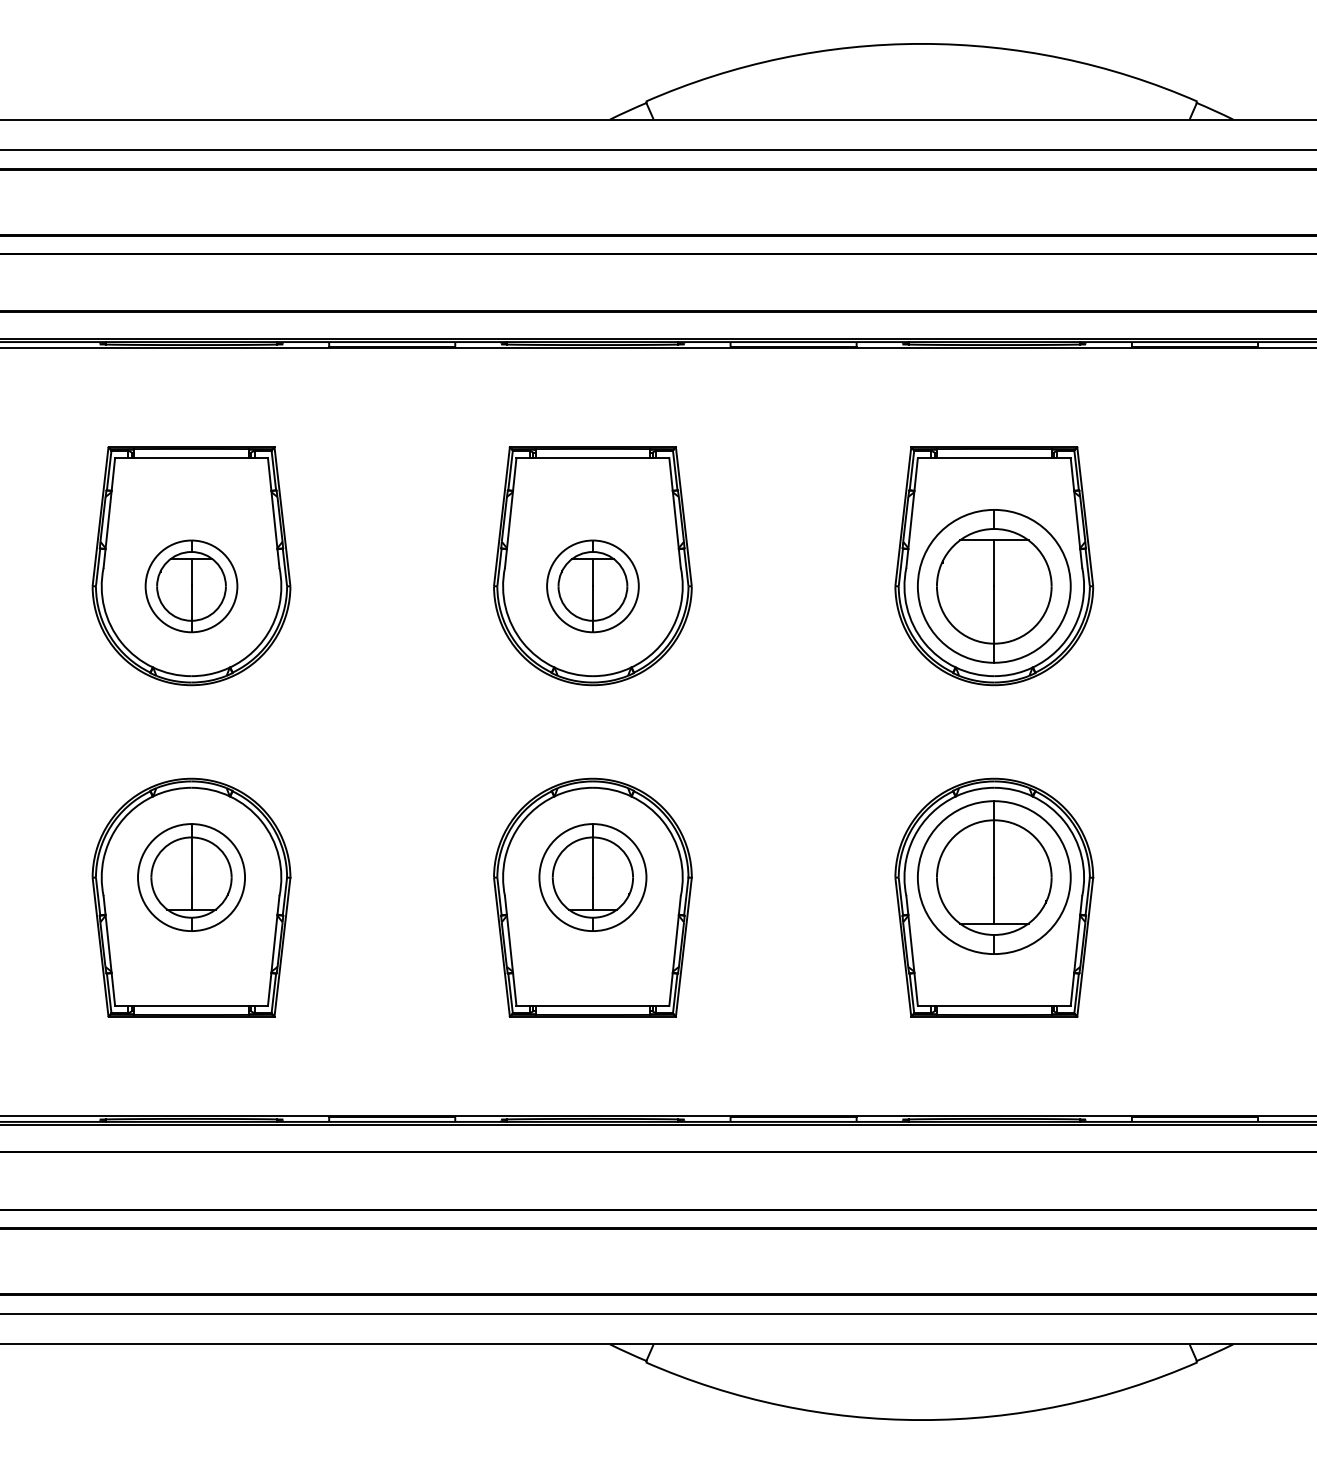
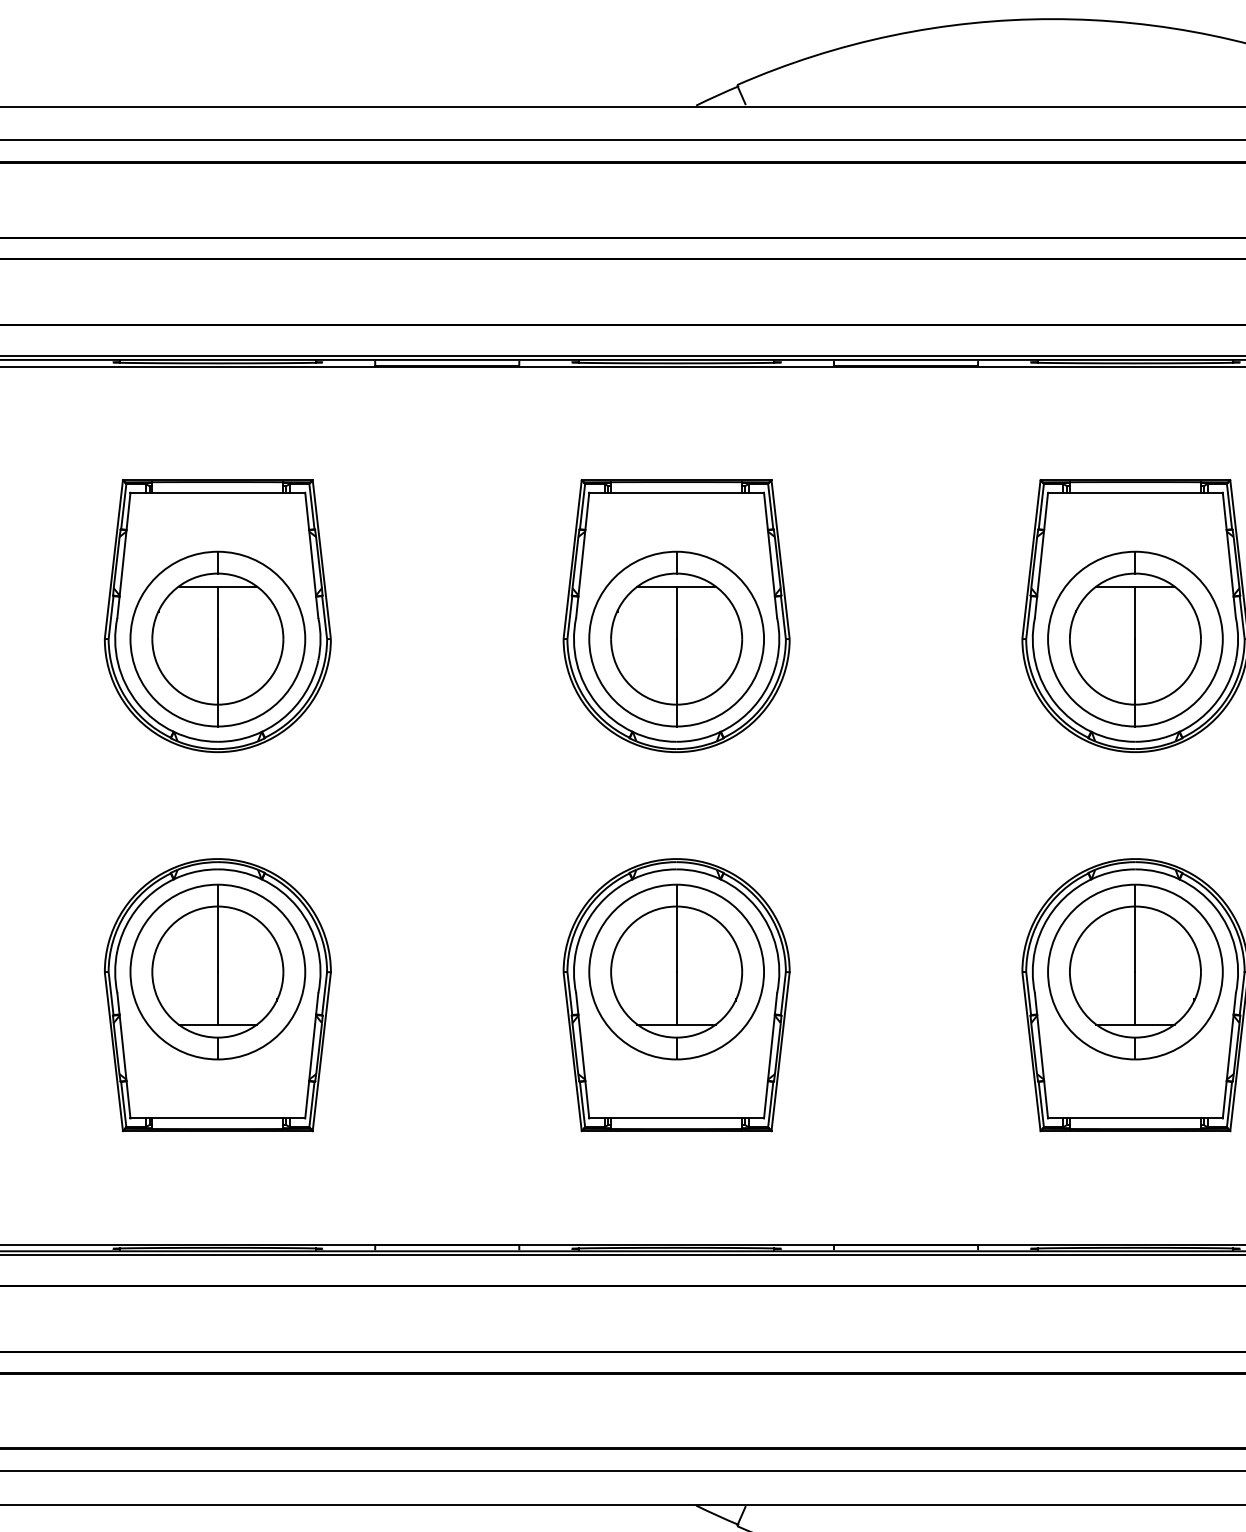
part: (191, 586) -> (217, 639), size x1.67
part: (592, 586) -> (676, 639), size x1.67
part: (191, 877) -> (217, 971), size x1.43
part: (592, 877) -> (676, 971), size x1.43

